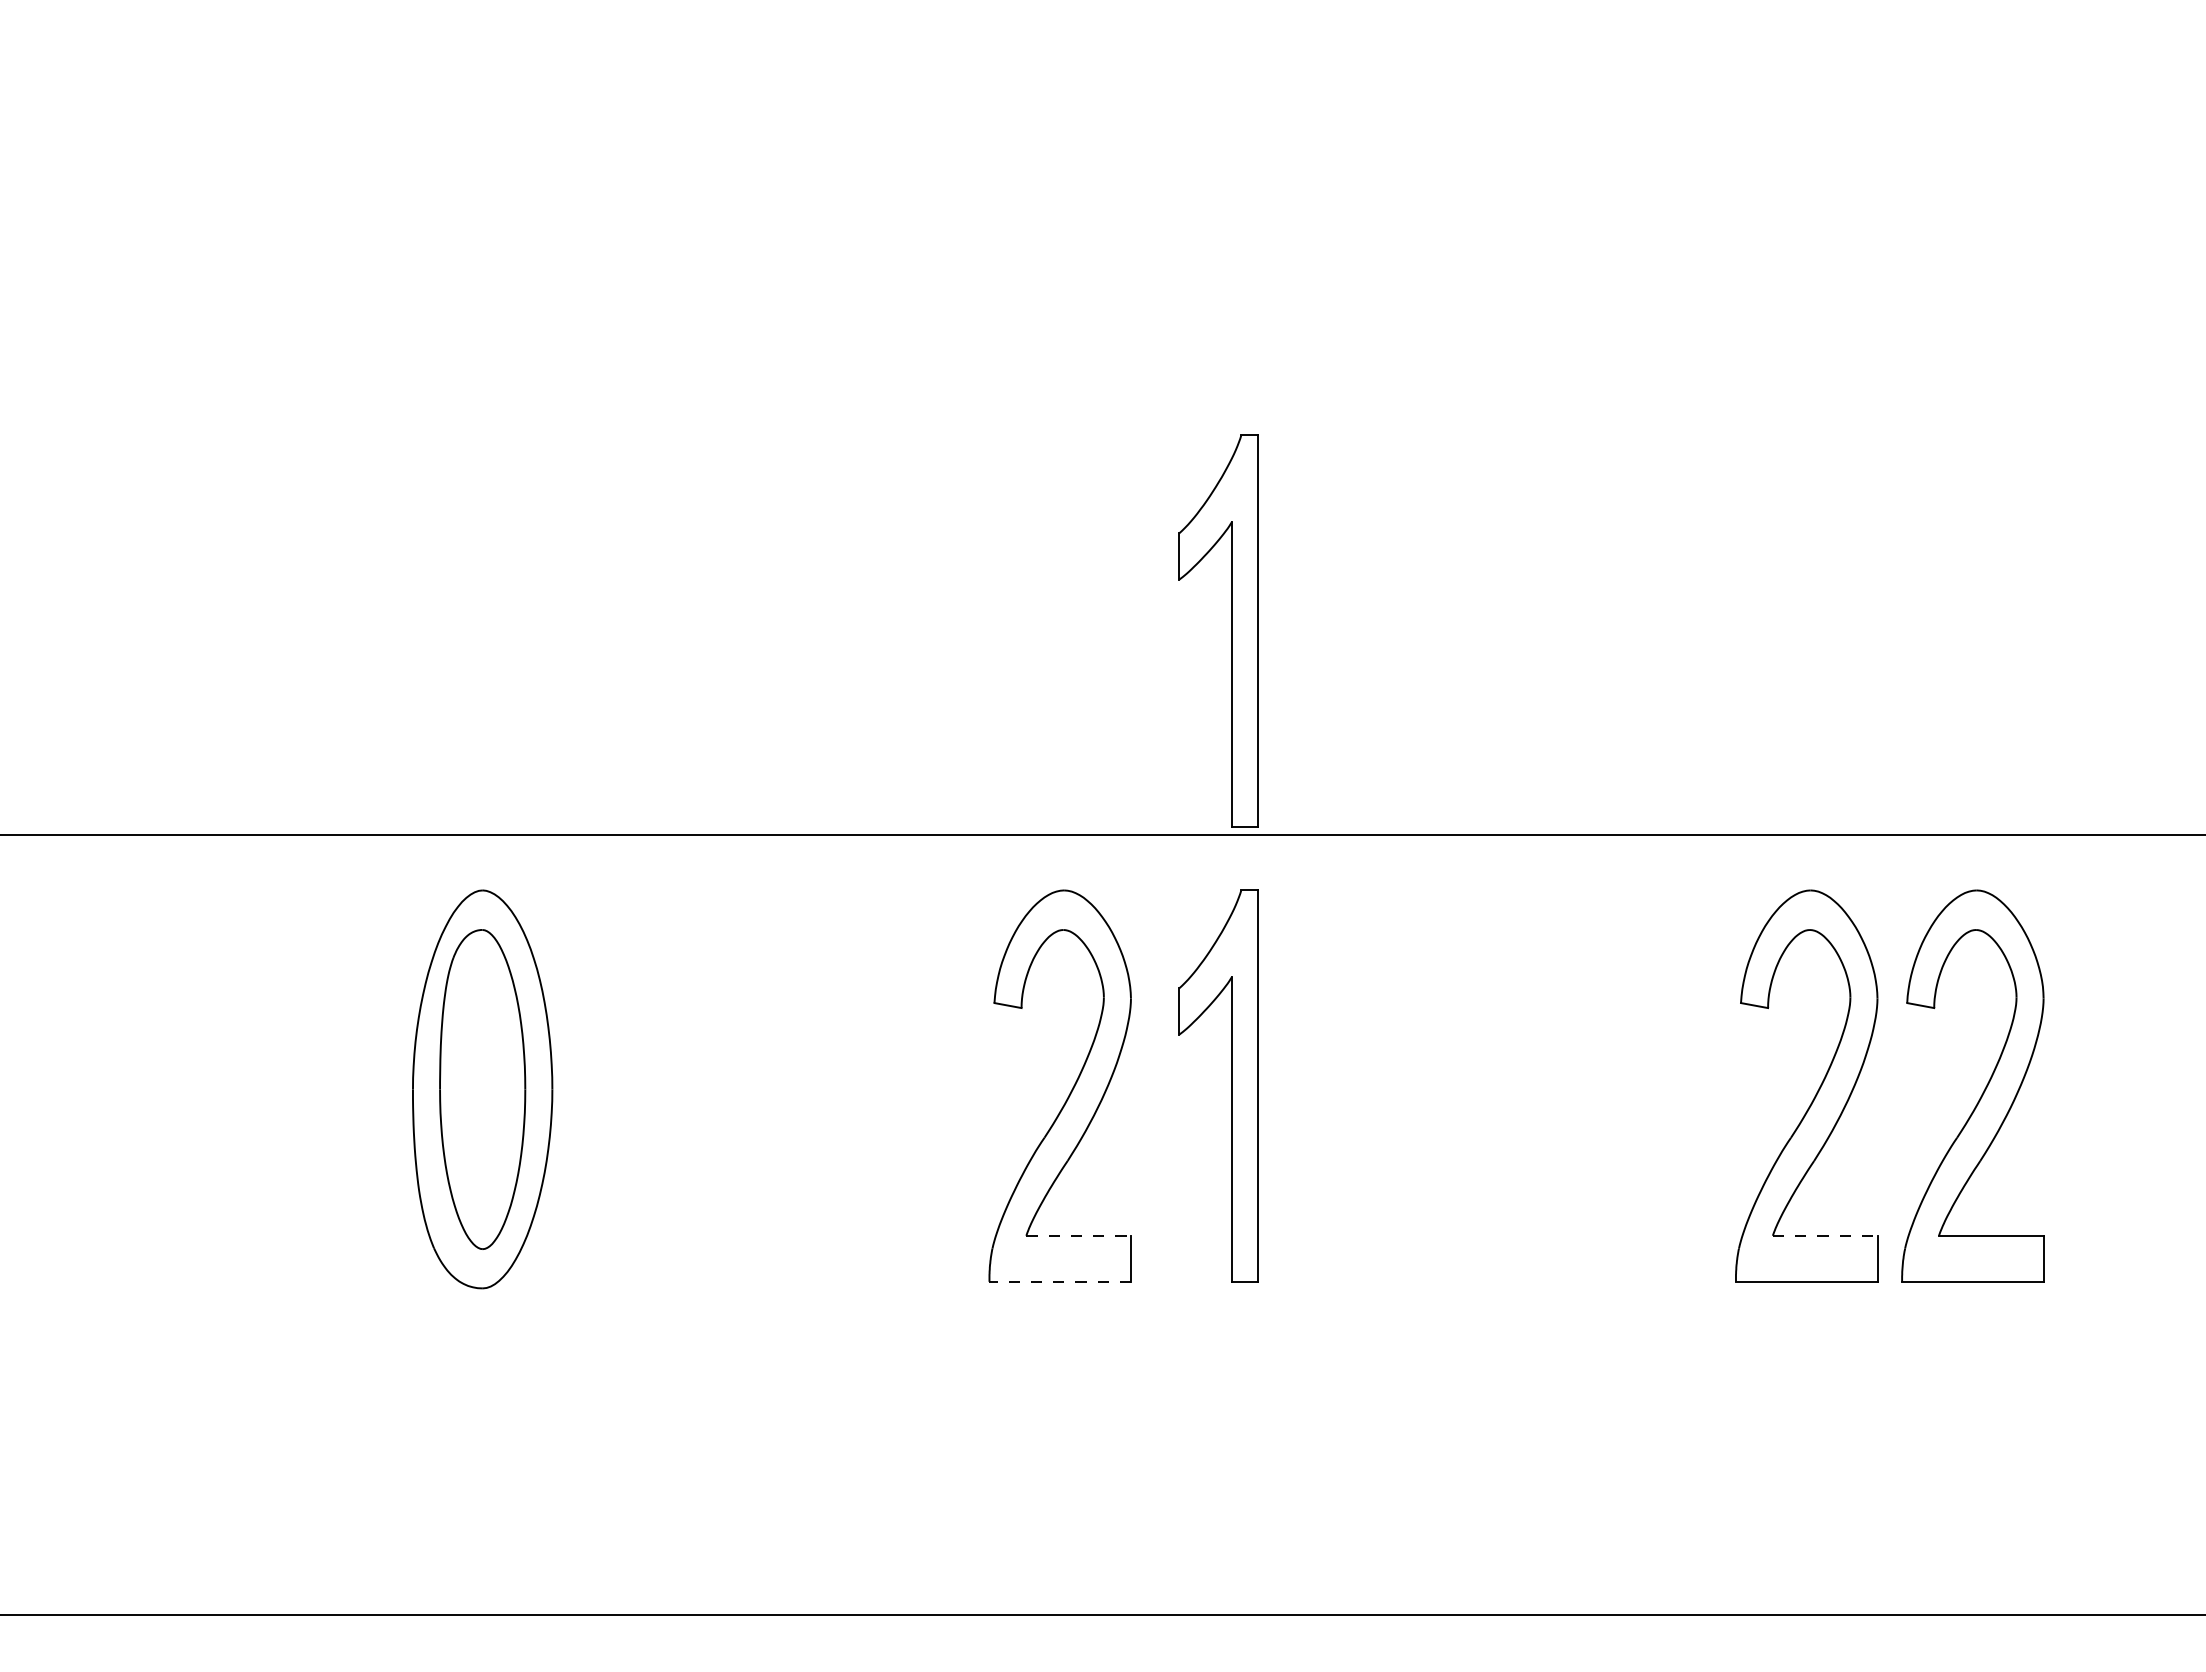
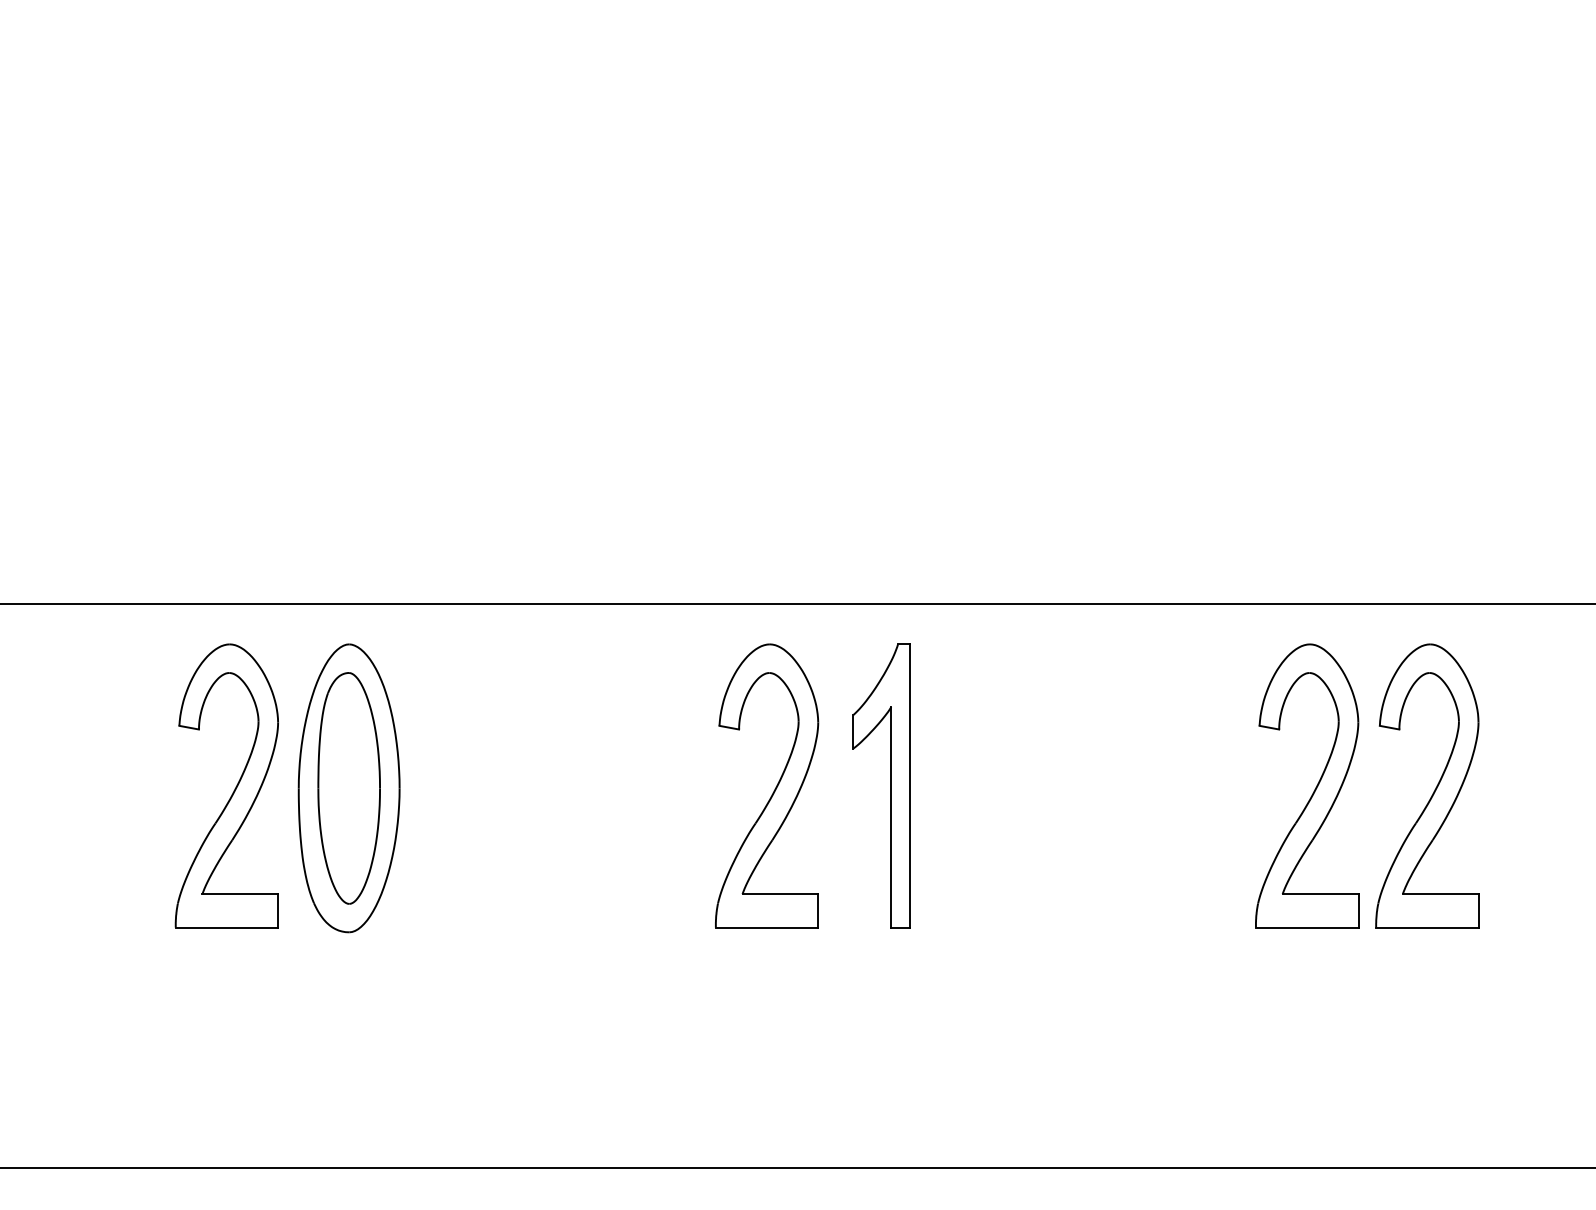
part: (1231, 630) -> (890, 456), removed
part: (324, 1090) -> (234, 789), added
line: (1079, 1235) -> (780, 894), dashed -> solid
line: (1825, 1235) -> (1320, 894), dashed -> solid
line: (1060, 1281) -> (767, 927), dashed -> solid

